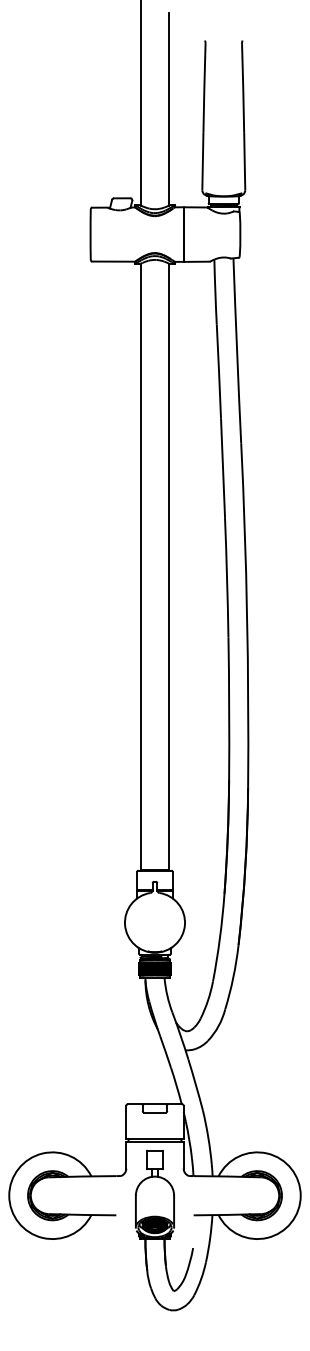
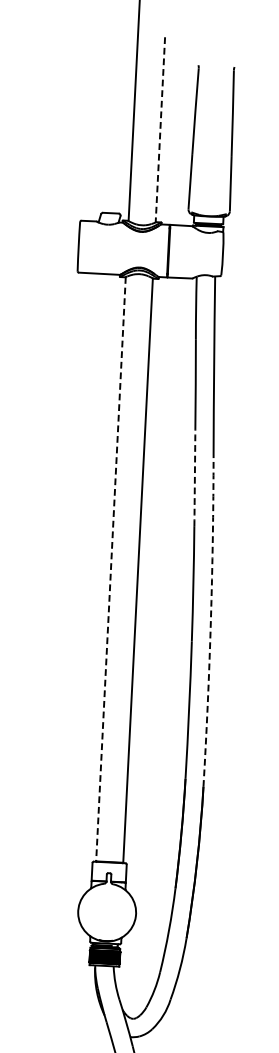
line: (169, 109) -> (160, 129), solid -> dashed
arc: (223, 468) -> (195, 478), solid -> dashed
line: (140, 567) -> (110, 569), solid -> dashed
arc: (247, 615) -> (211, 621), solid -> dashed

